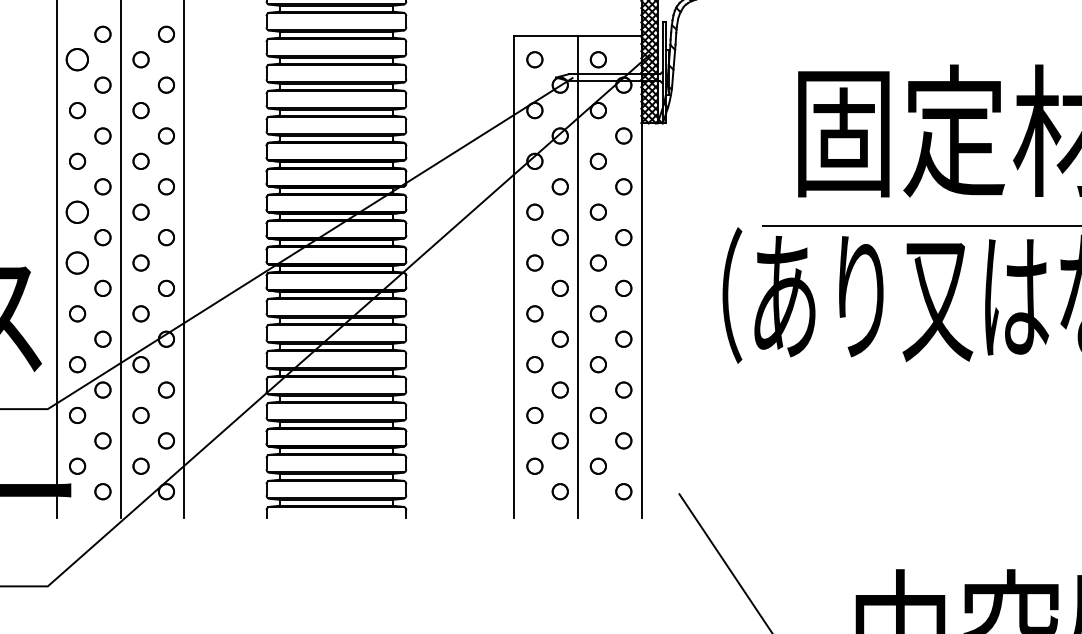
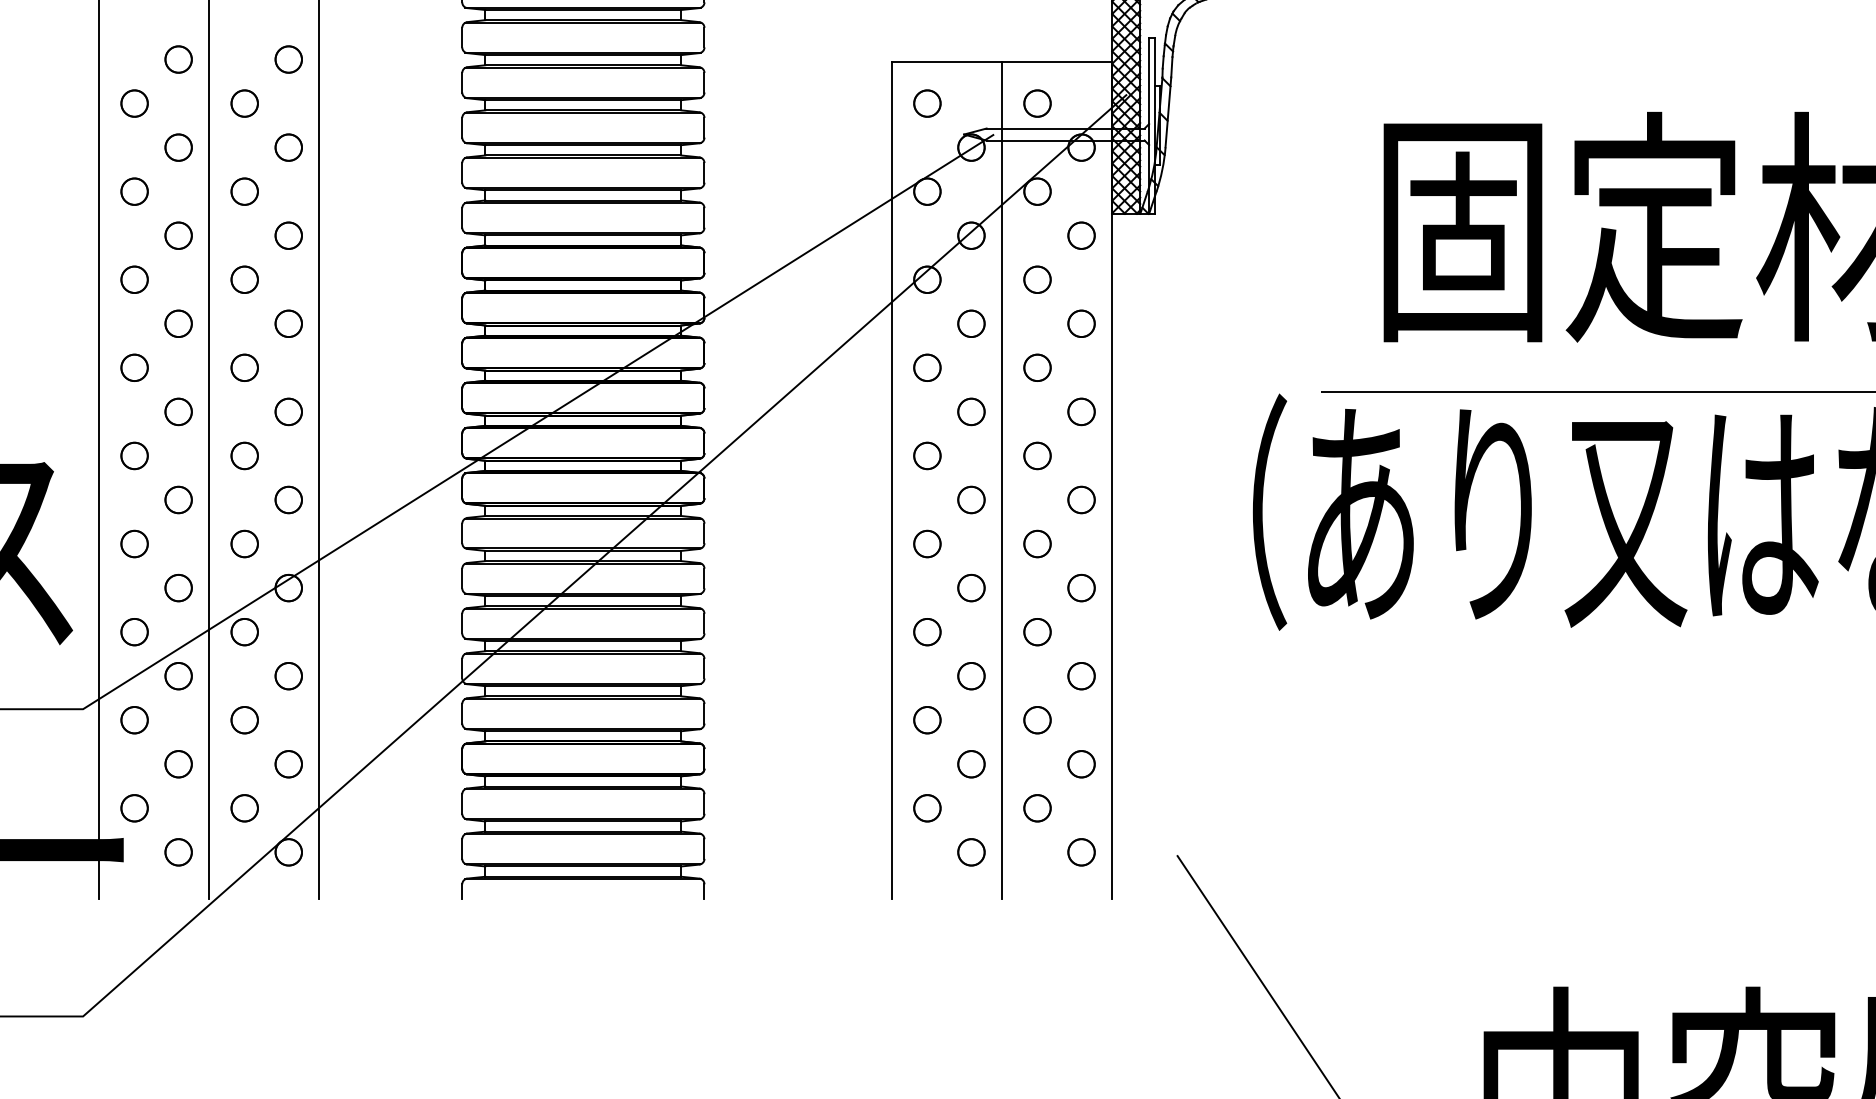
circle: (77, 59) -> (134, 103), size x0.71
circle: (77, 211) -> (134, 366), size x0.71
circle: (77, 262) -> (134, 455), size x0.71

